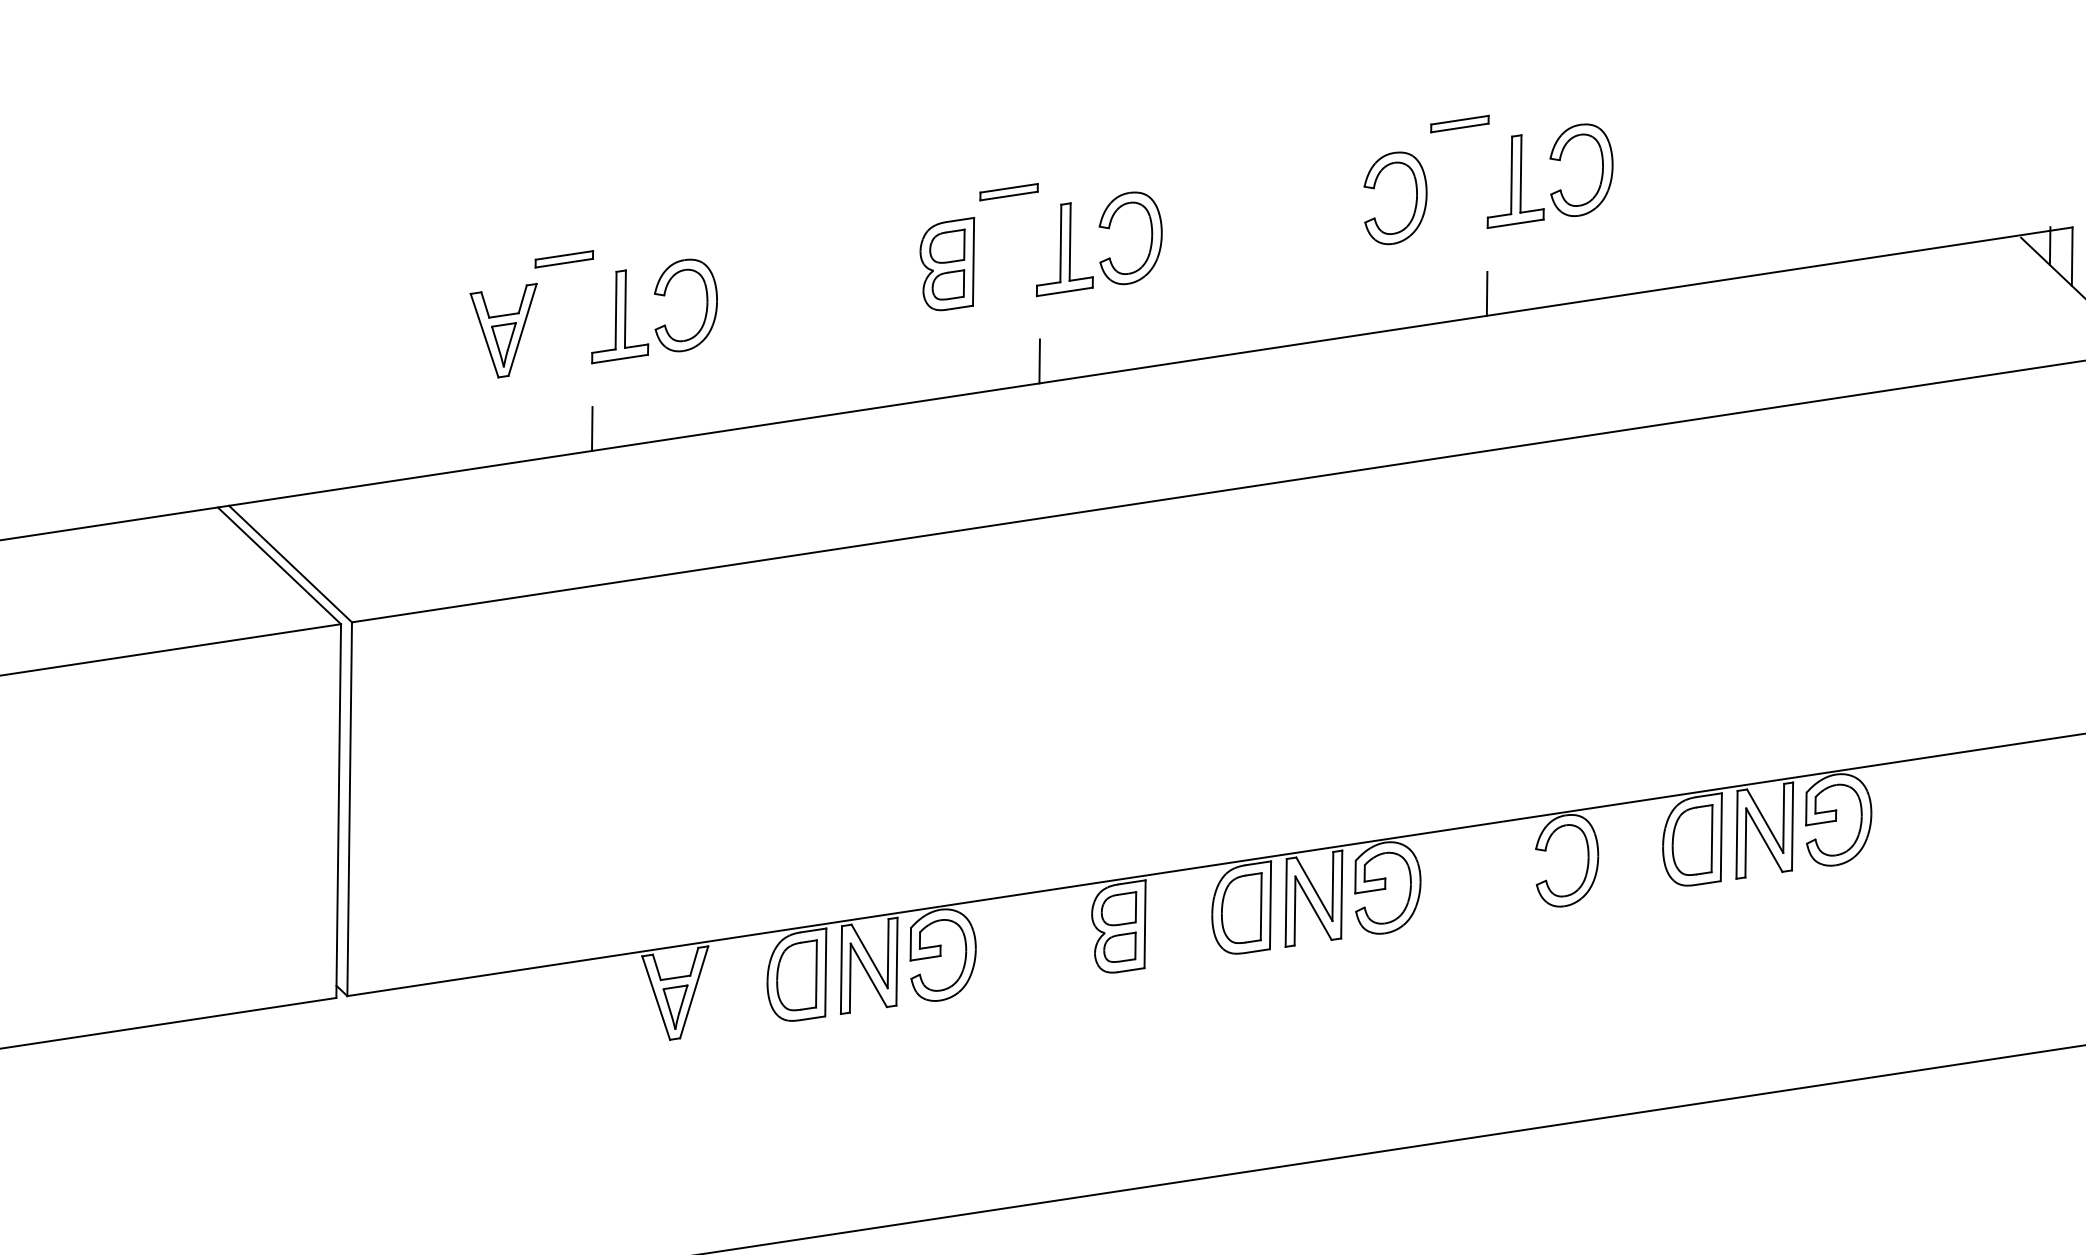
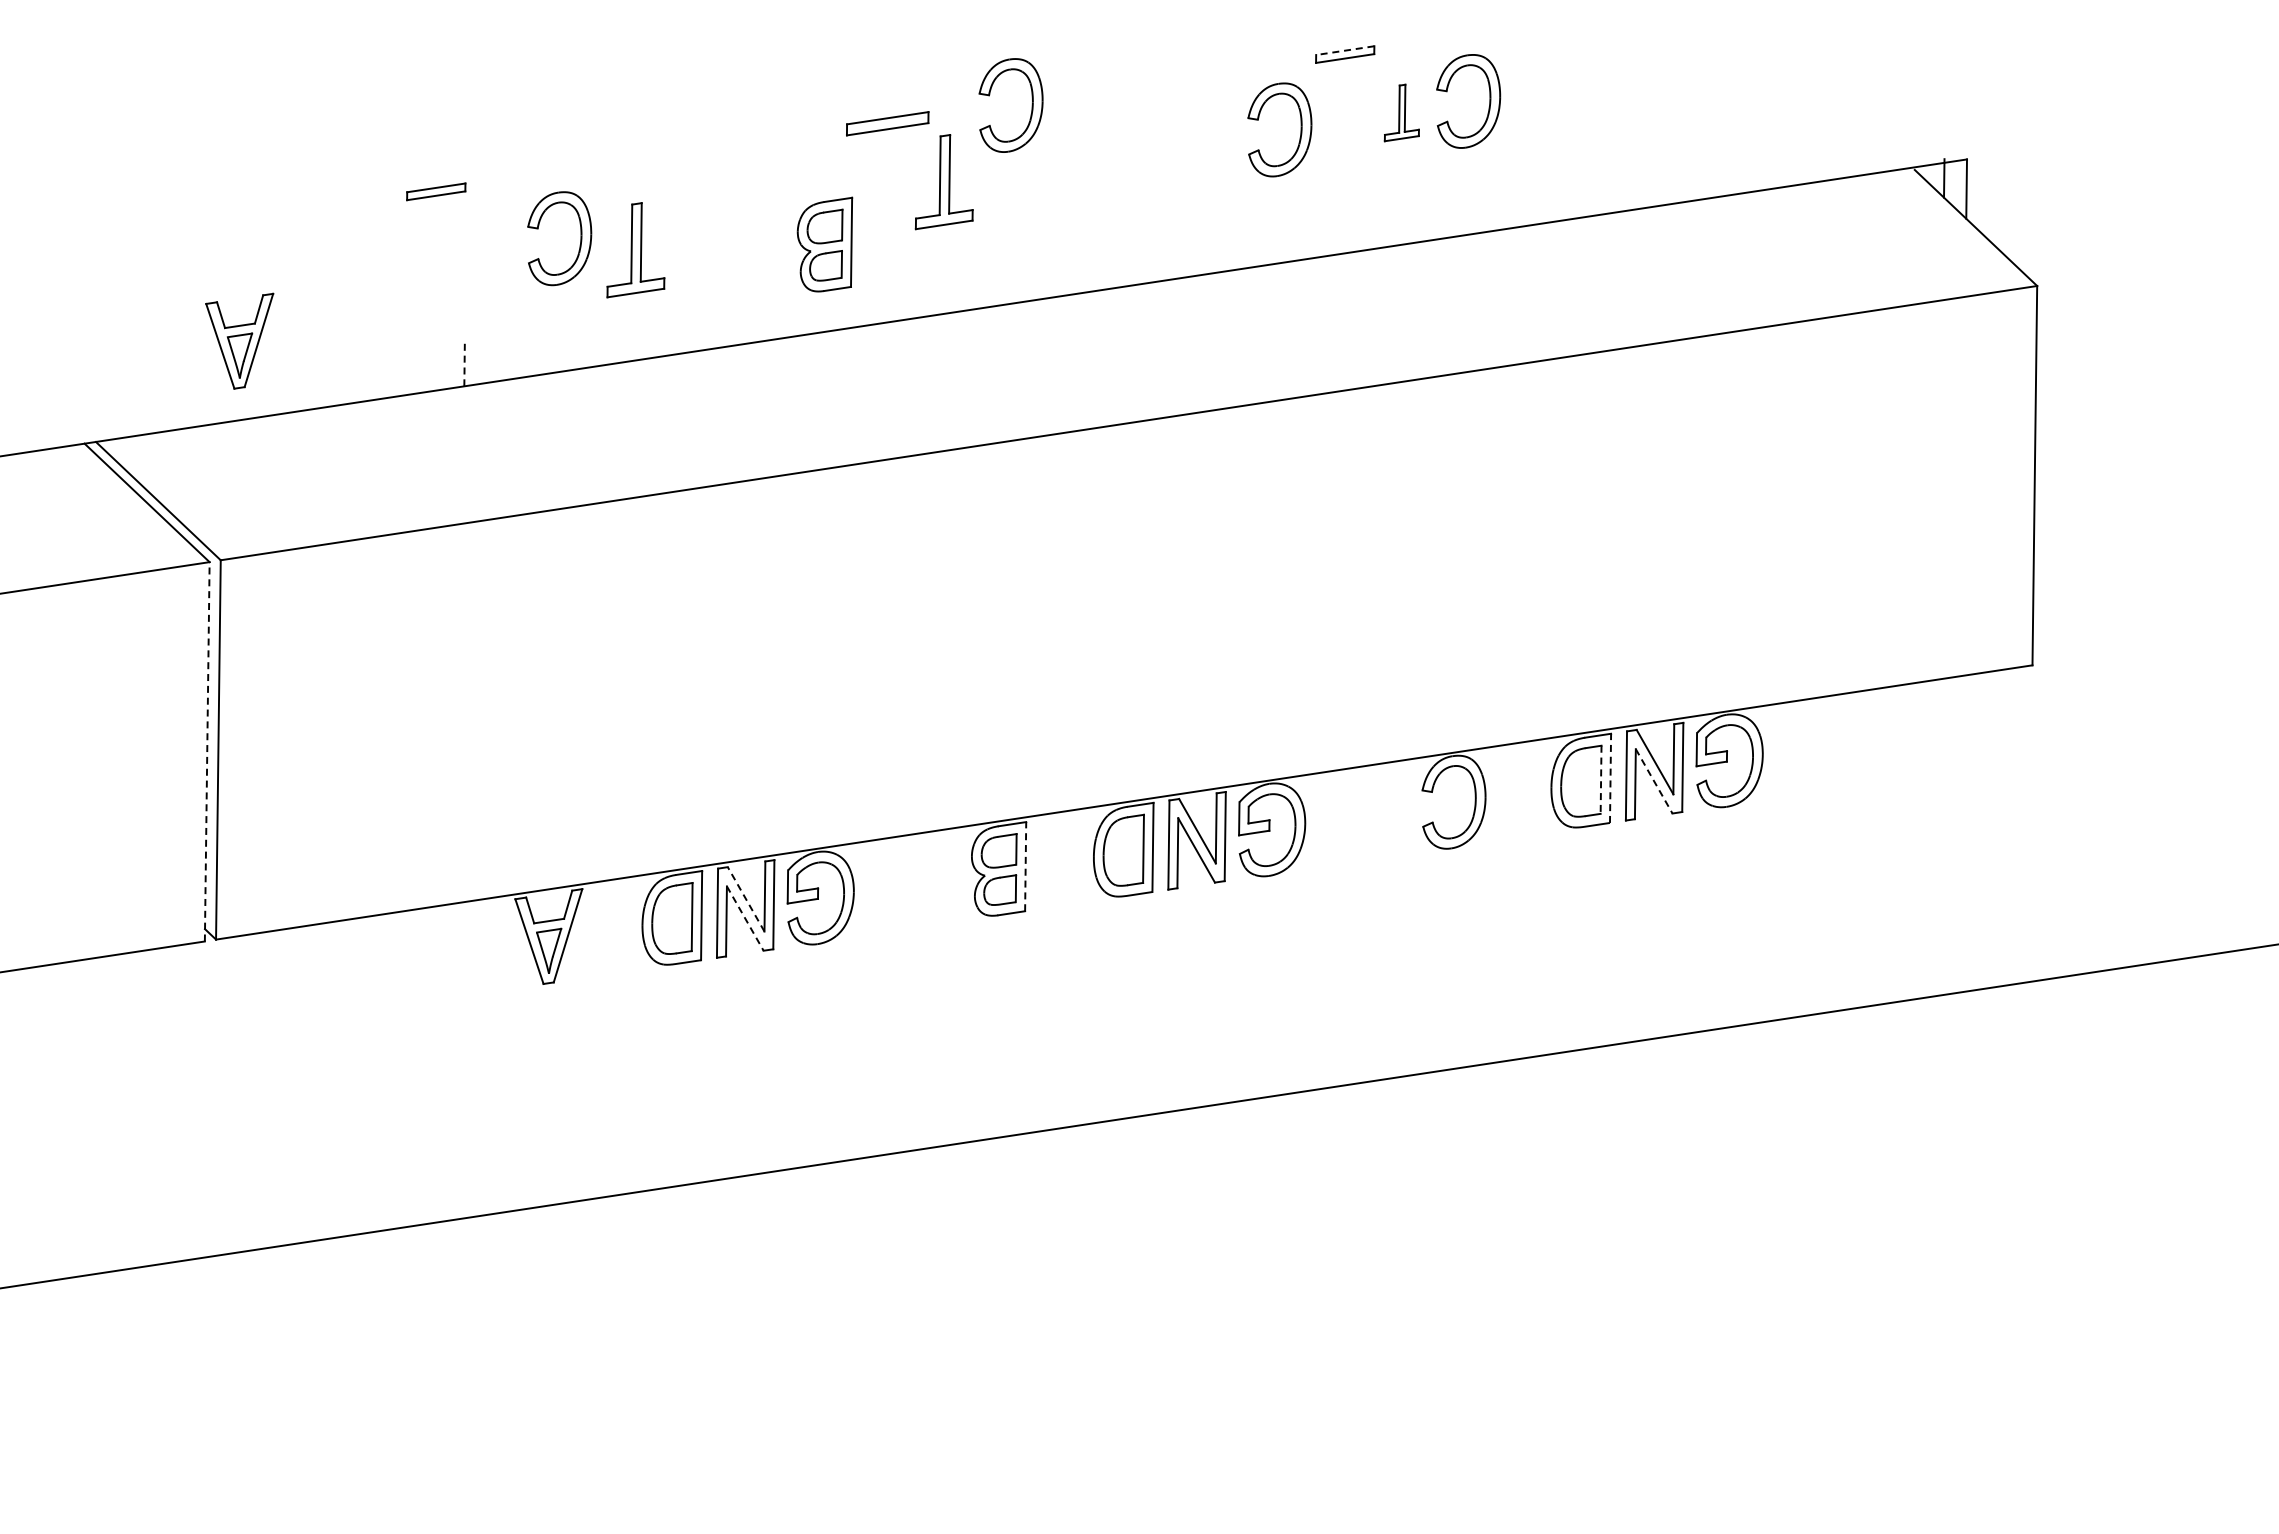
line: (1459, 120) -> (1344, 50), solid -> dashed
part: (1515, 181) -> (1401, 112), size x0.6
part: (1008, 191) -> (887, 123), size x1.4
part: (1150, 238) -> (1031, 105), moved
part: (946, 263) -> (824, 244), moved
line: (1486, 293) -> (1372, 226), removed
part: (619, 317) -> (635, 250), moved
part: (503, 329) -> (239, 340), moved
line: (1039, 361) -> (918, 295), removed
line: (592, 428) -> (464, 363), solid -> dashed
line: (338, 810) -> (207, 751), solid -> dashed
line: (1721, 837) -> (1610, 778), solid -> dashed
line: (1712, 839) -> (1601, 780), solid -> dashed
line: (1764, 840) -> (1654, 781), solid -> dashed
line: (1144, 924) -> (1025, 866), solid -> dashed
line: (869, 955) -> (745, 898), solid -> dashed
line: (869, 976) -> (745, 919), solid -> dashed

